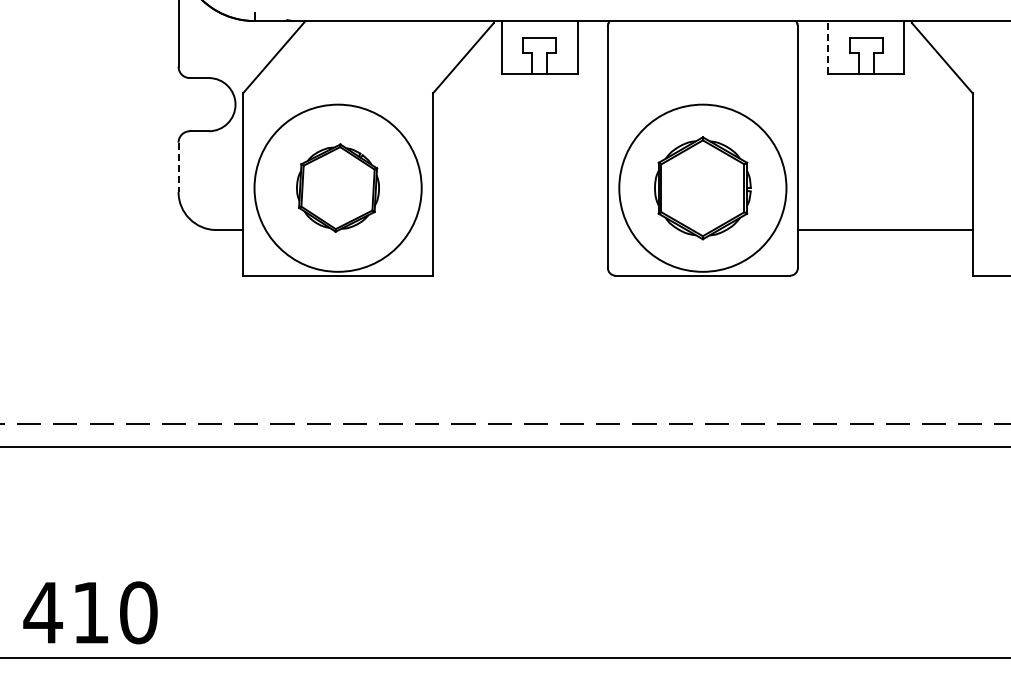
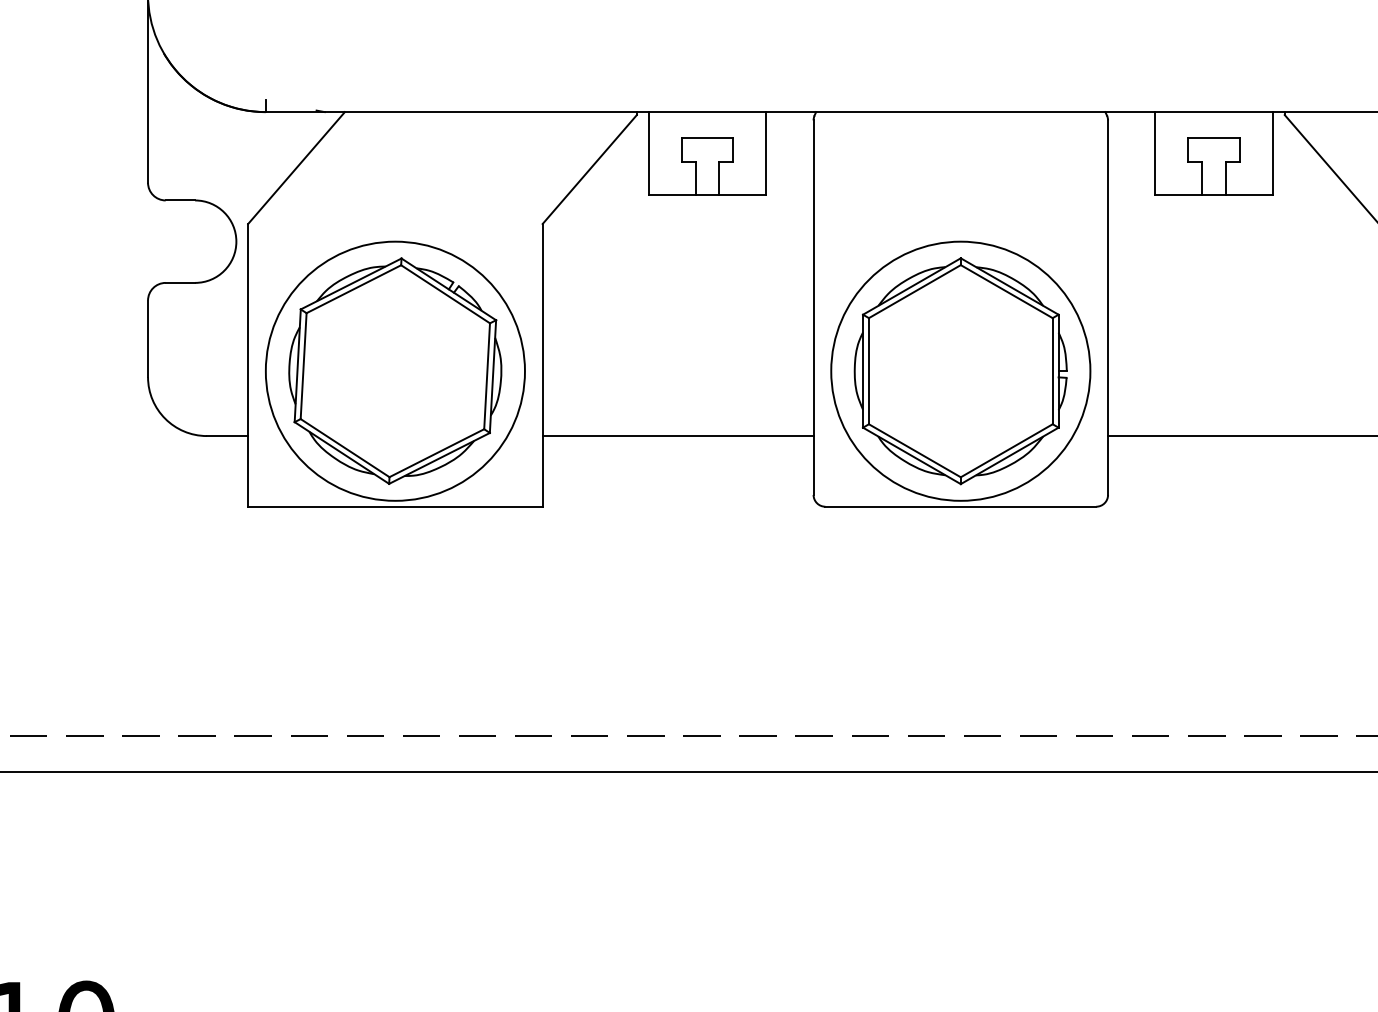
line: (828, 47) -> (1155, 153), dashed -> solid
line: (178, 167) -> (147, 339), dashed -> solid
part: (337, 187) -> (394, 370), size x1.67
part: (702, 188) -> (960, 371), size x1.43
line: (520, 230) -> (678, 436), added

